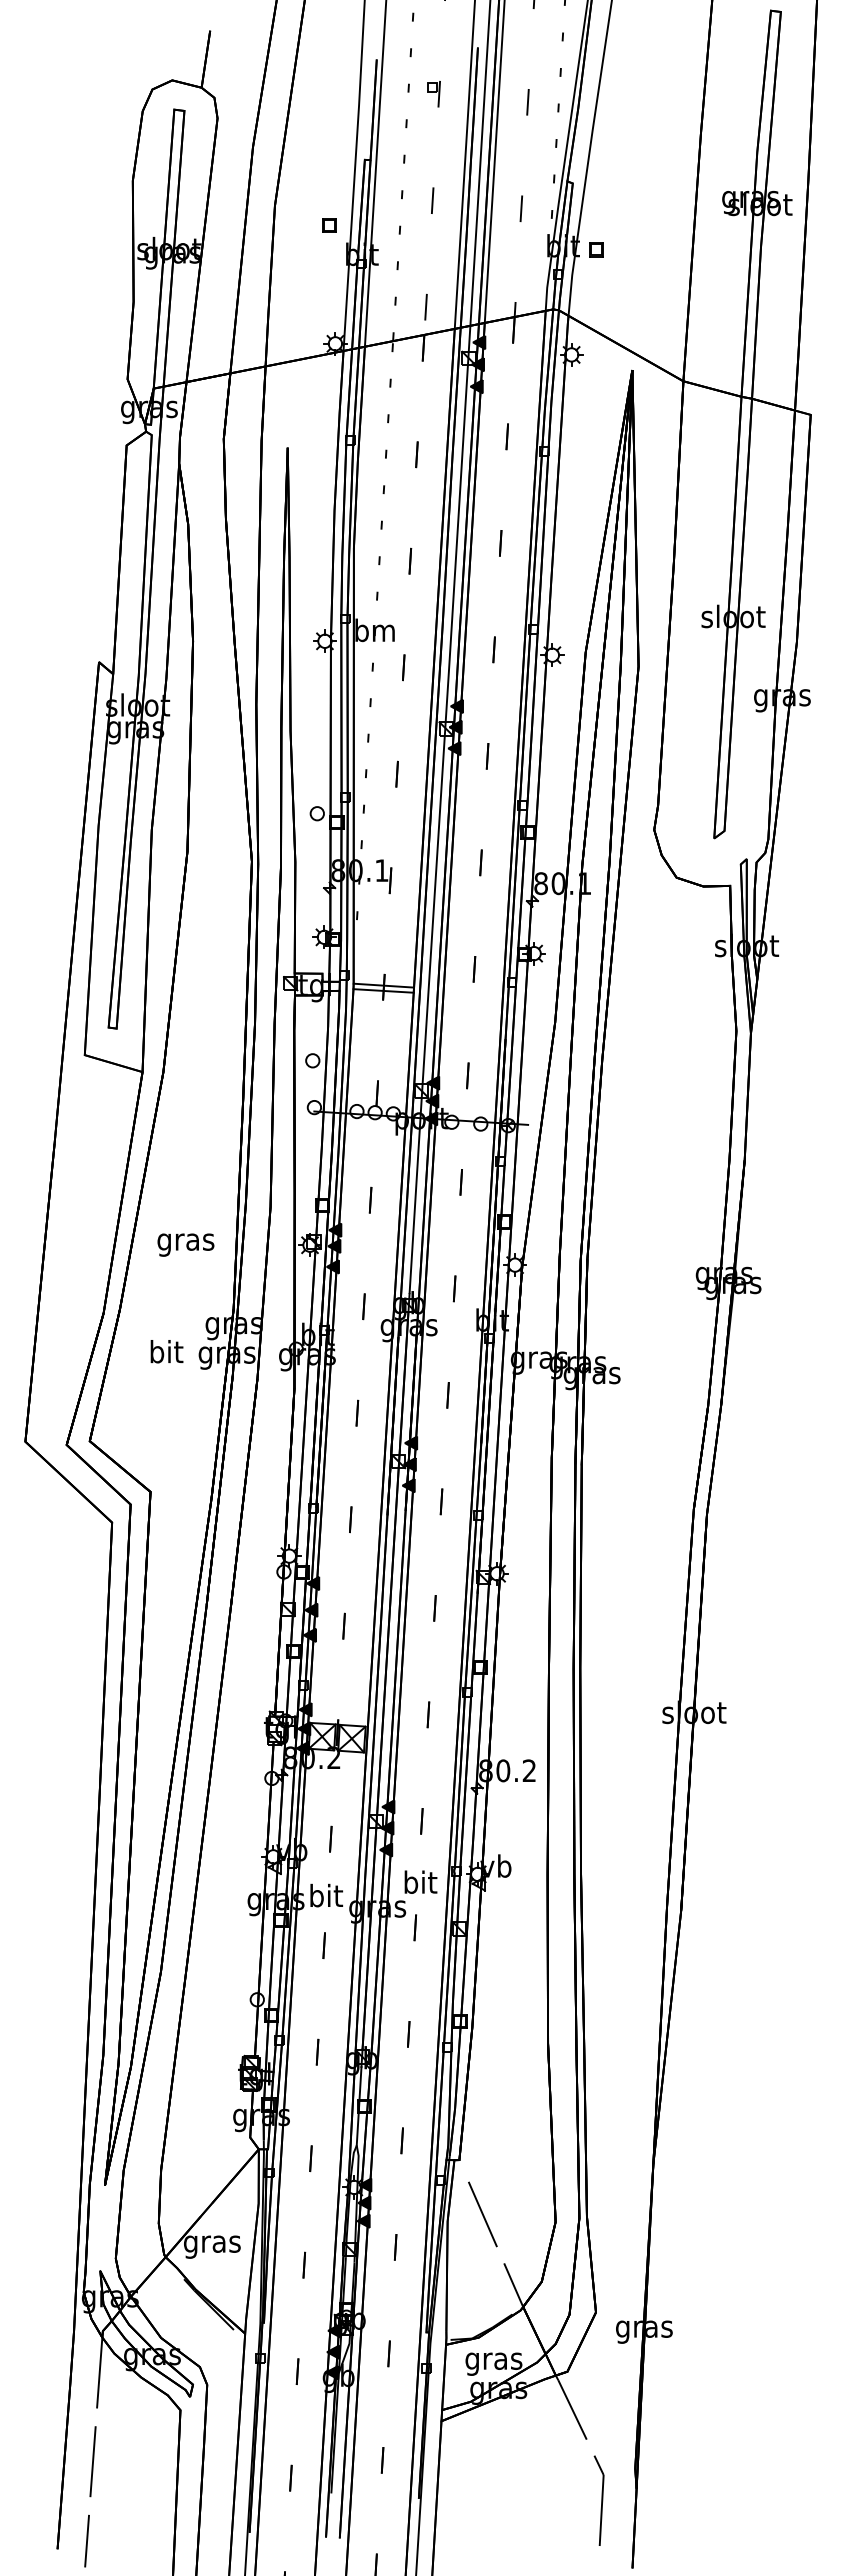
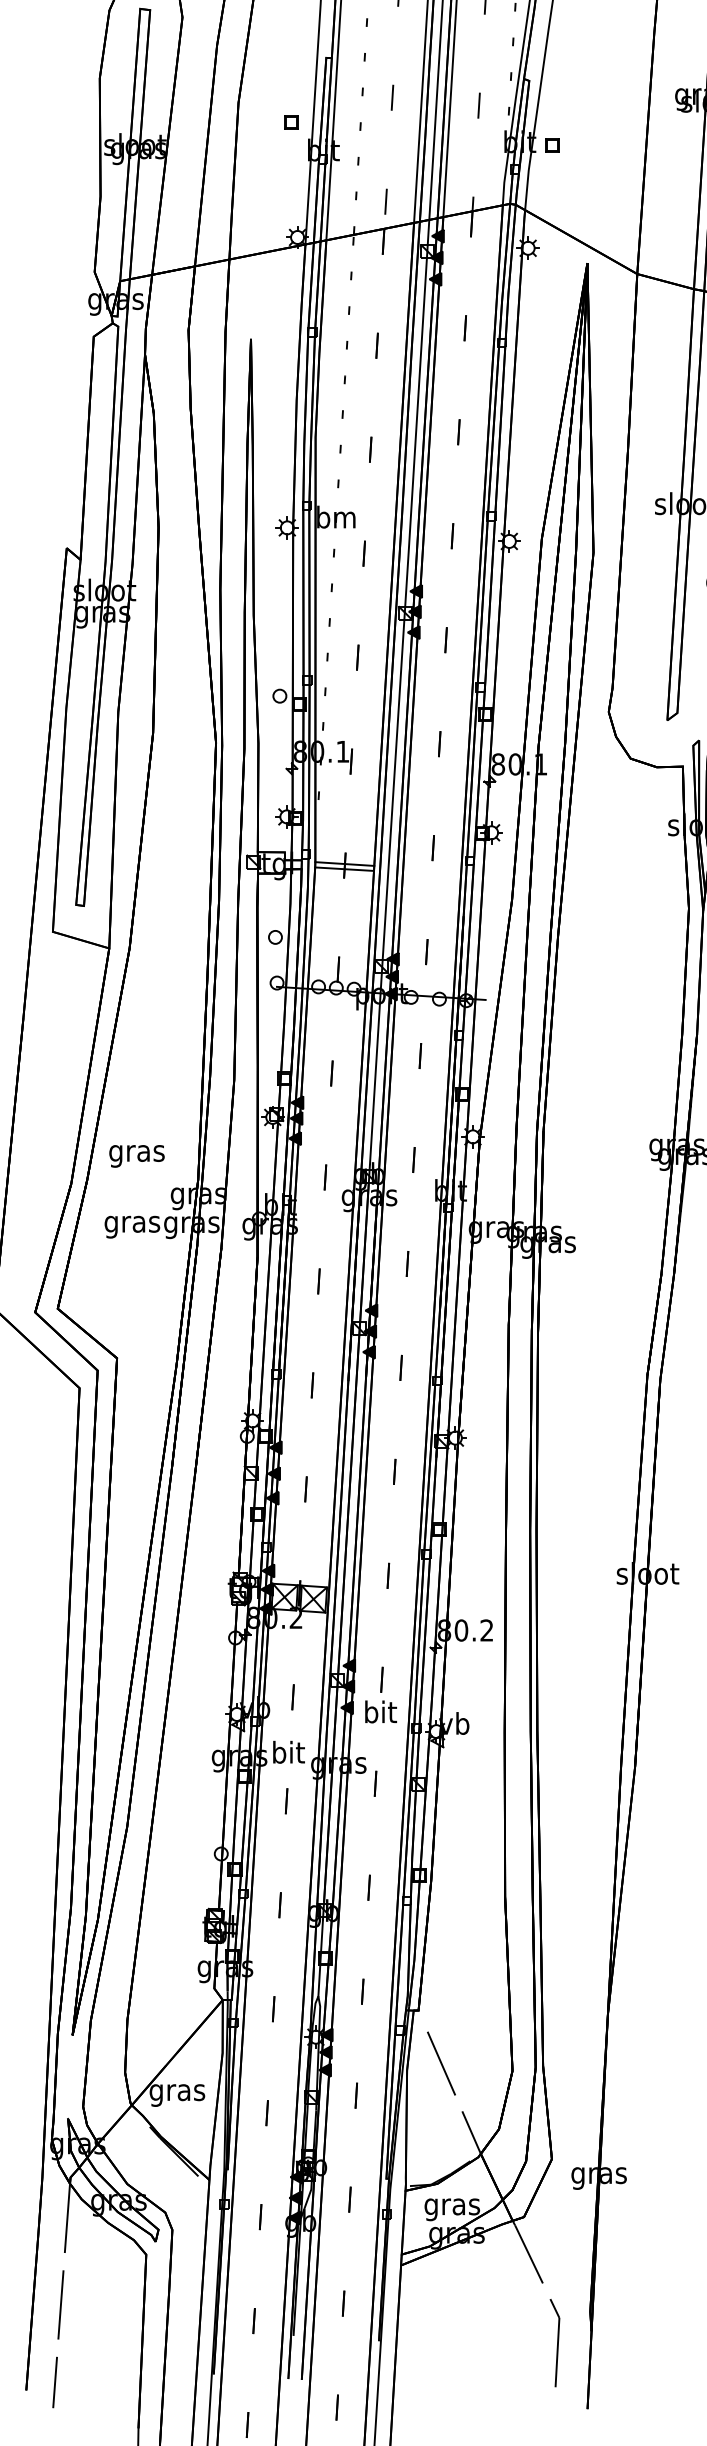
text: (185, 1244) -> (136, 1155), moved
text: (165, 1354) -> (131, 1224), bit -> gras
text: (420, 1881) -> (380, 1711), moved

